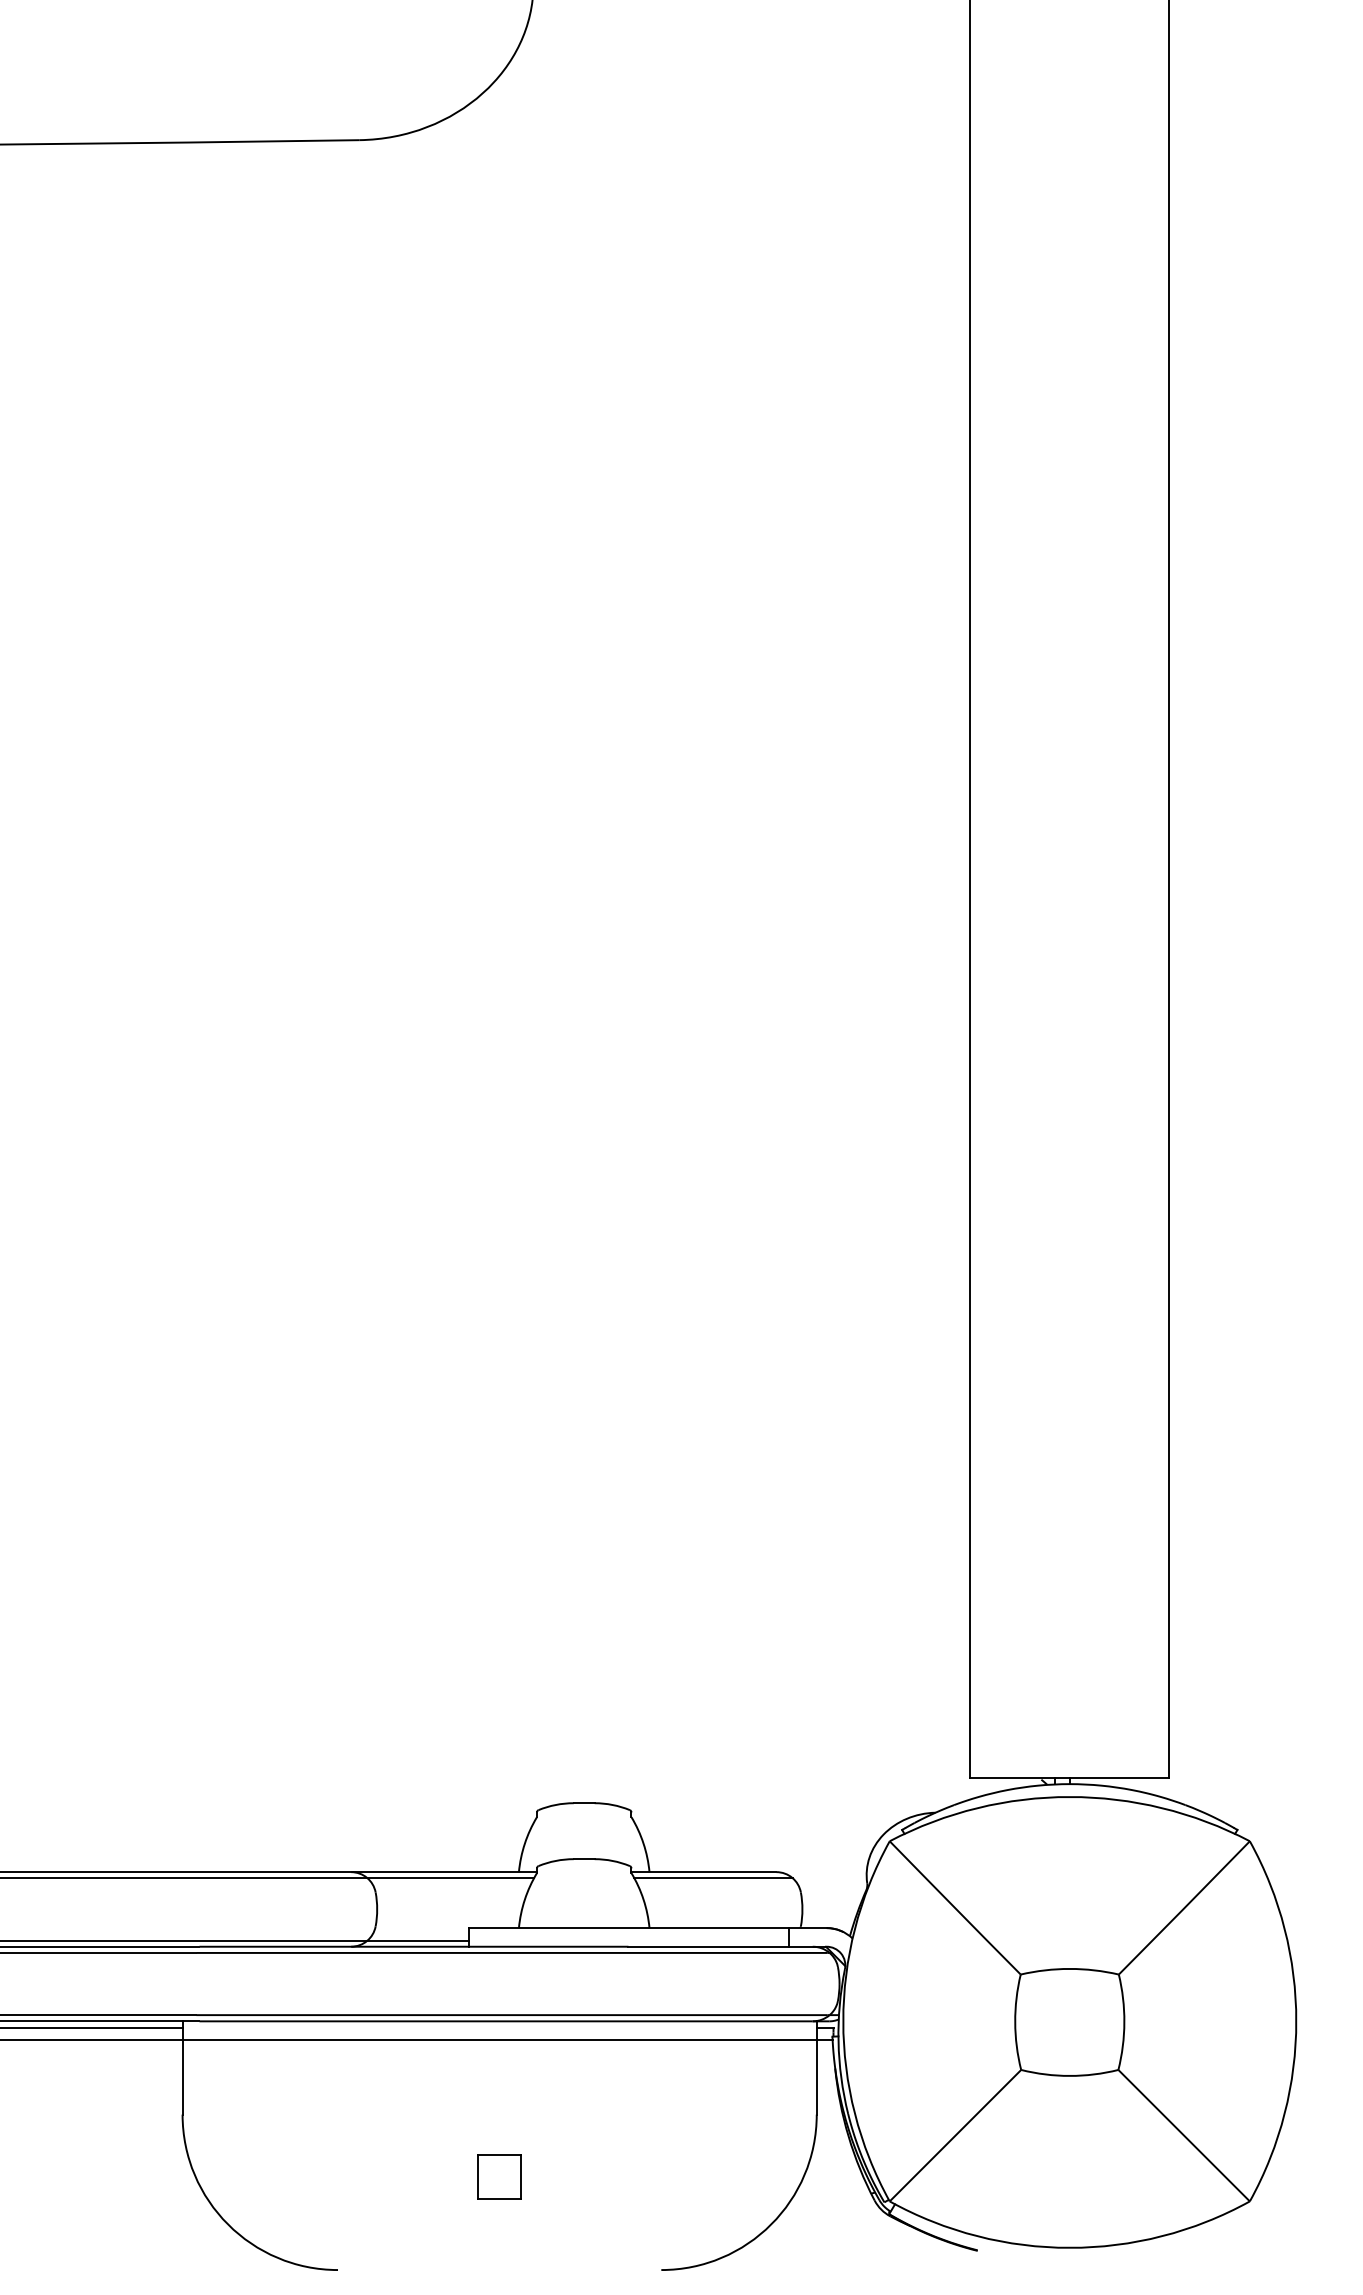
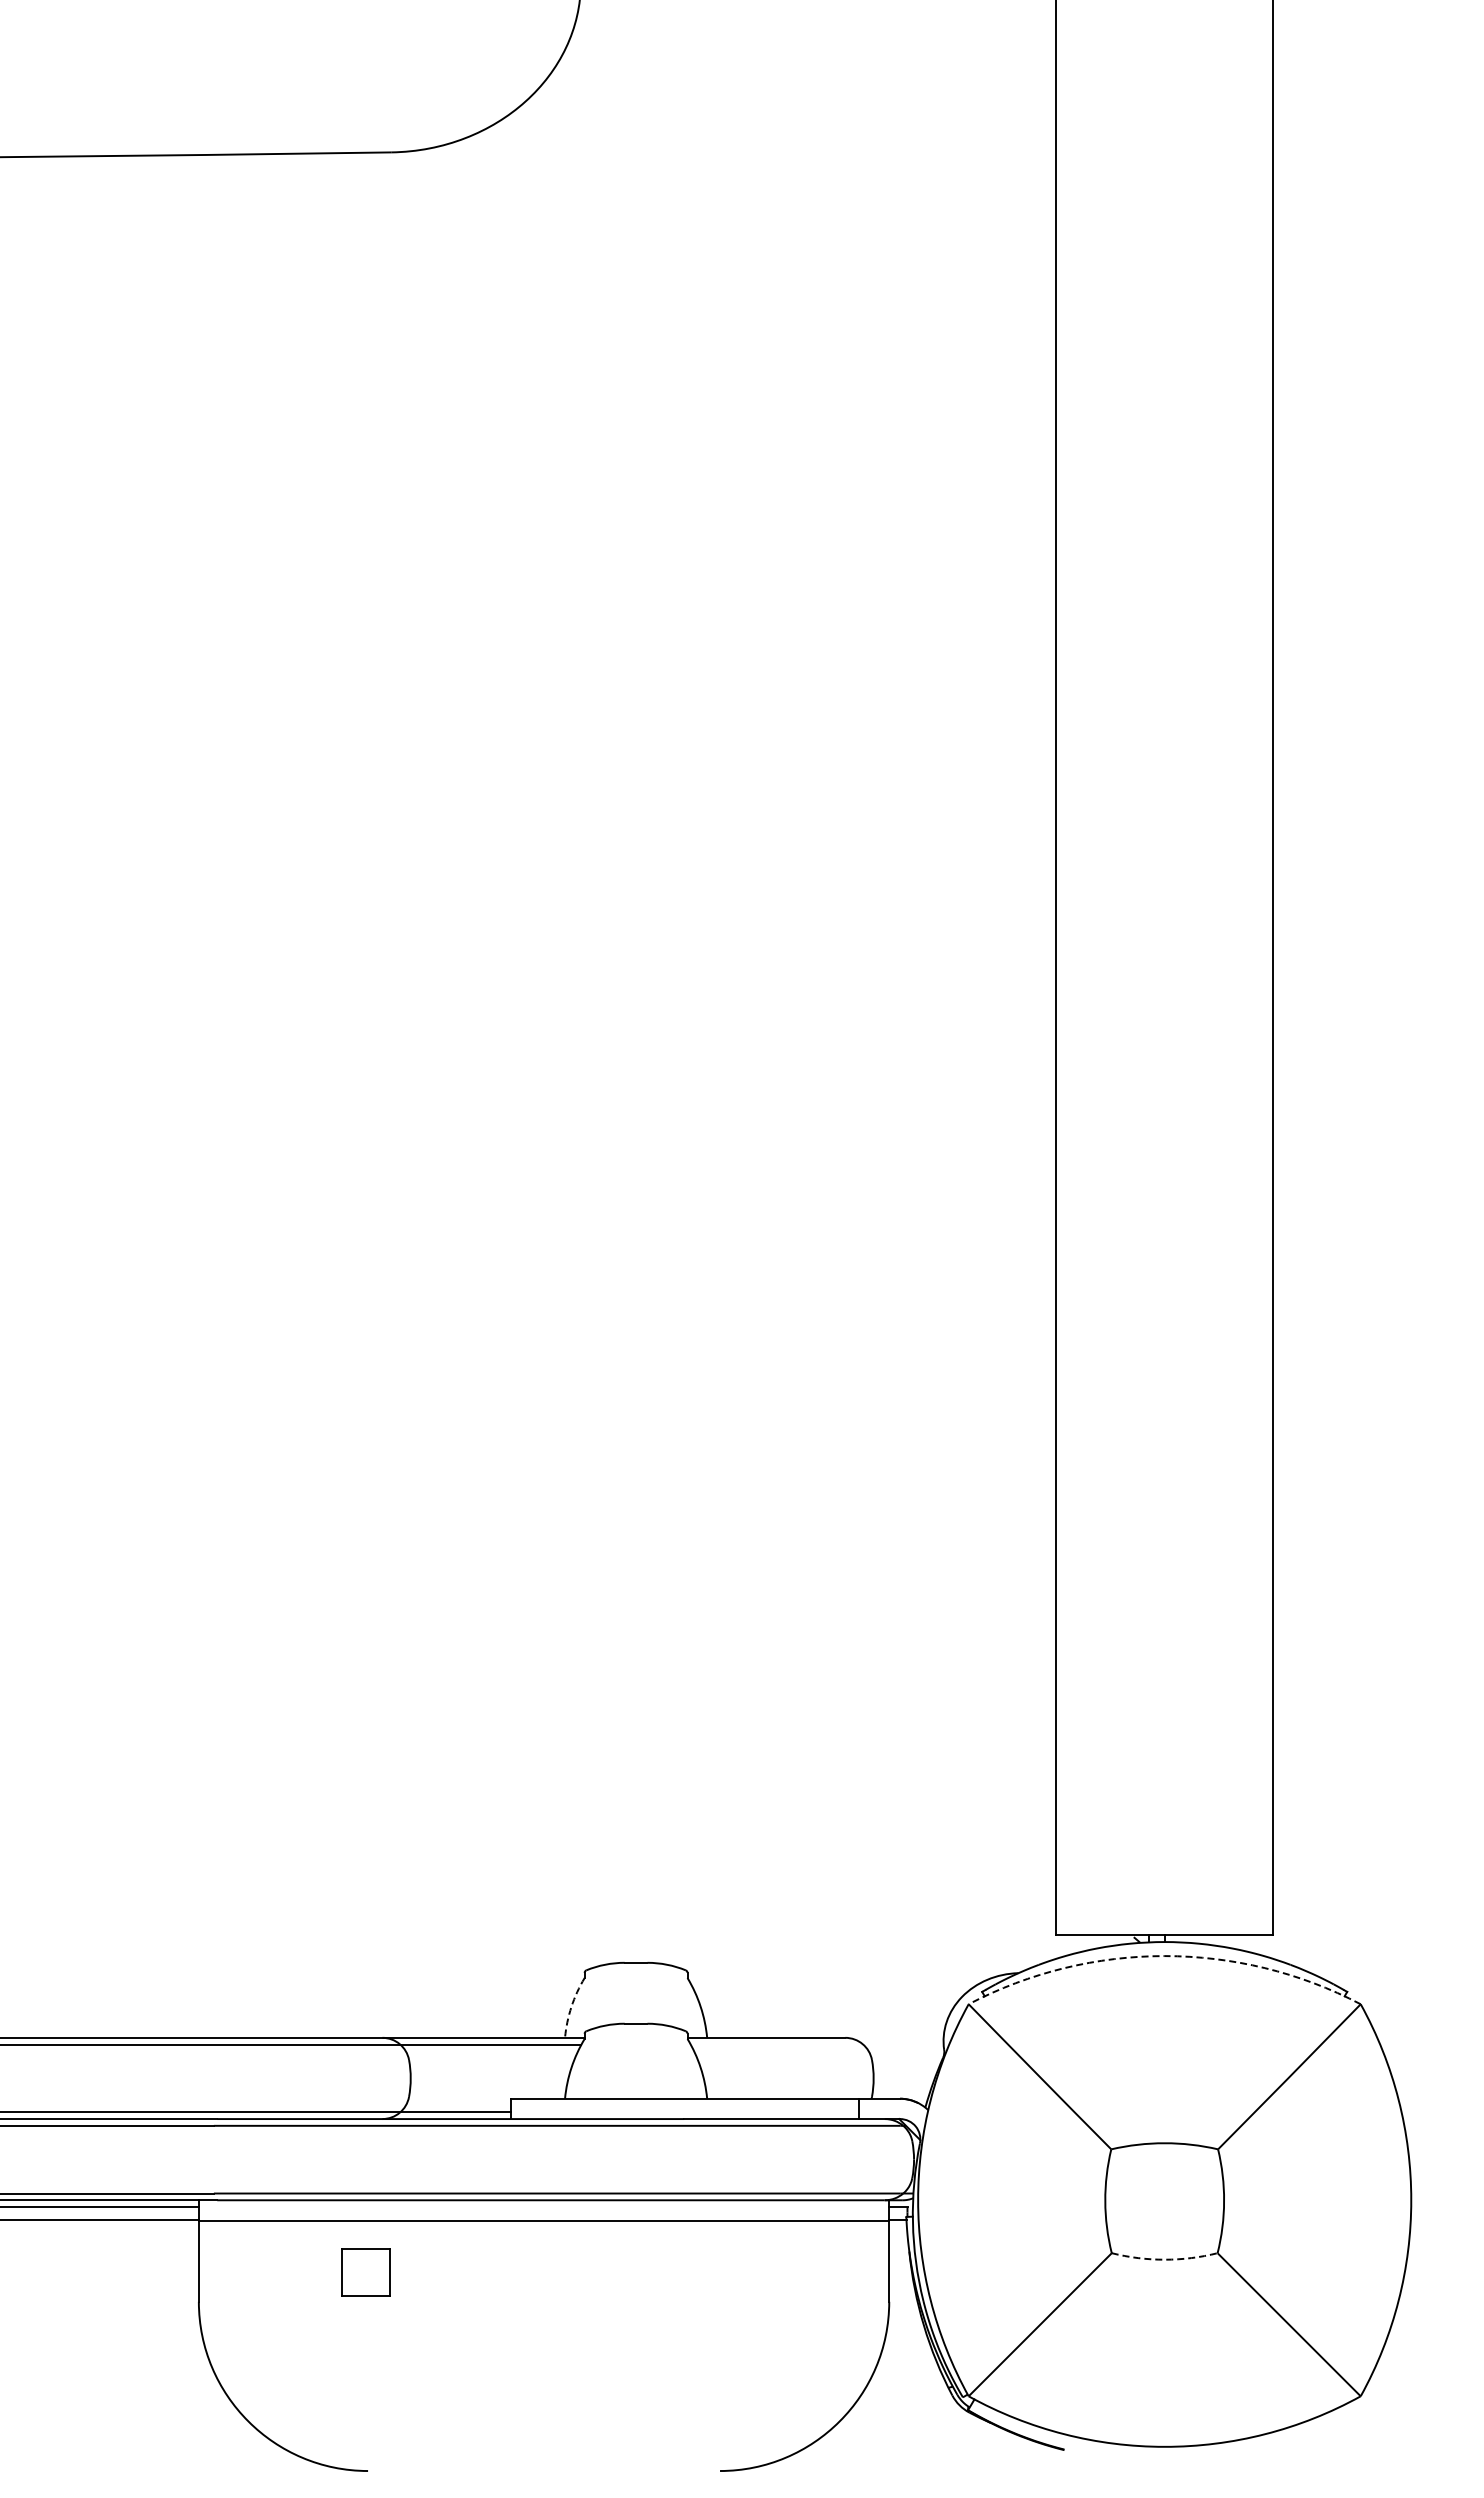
arc: (1069, 1797) -> (1164, 1956), solid -> dashed
arc: (524, 1843) -> (571, 2006), solid -> dashed
line: (713, 1878) -> (776, 2044), removed
arc: (1069, 2075) -> (1164, 2259), solid -> dashed
part: (499, 2176) -> (365, 2272), moved

